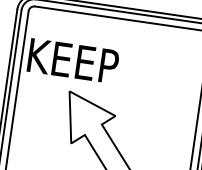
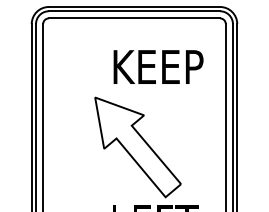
text: (73, 60) -> (158, 66), moved

